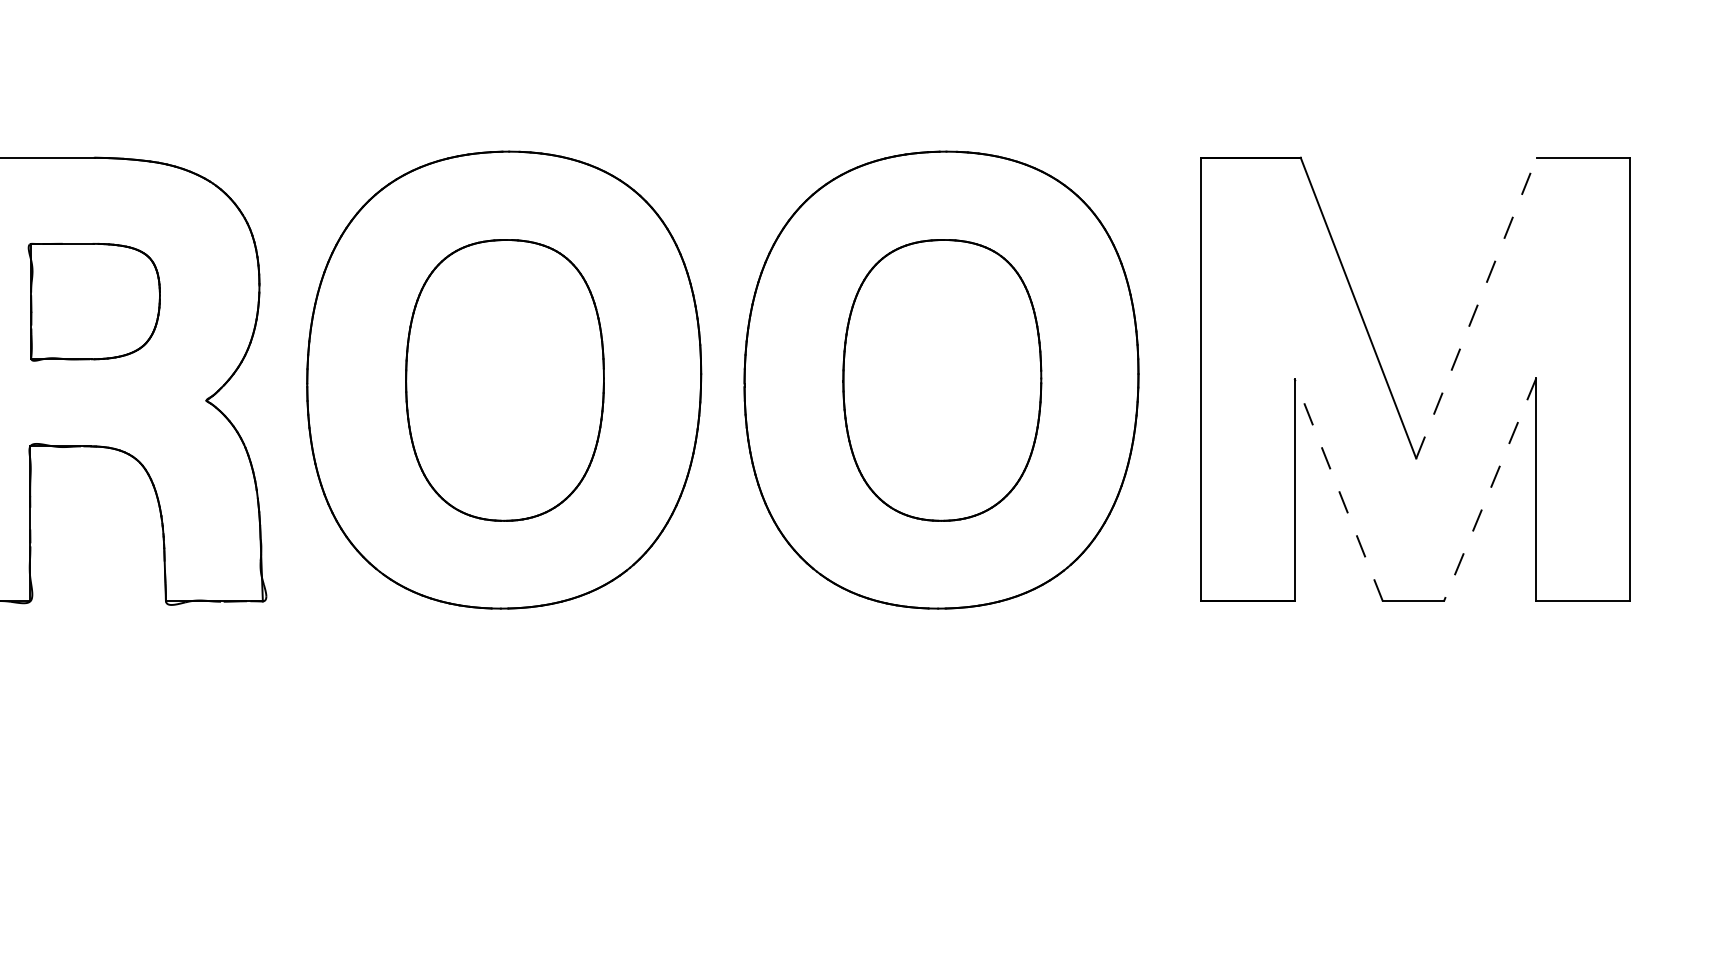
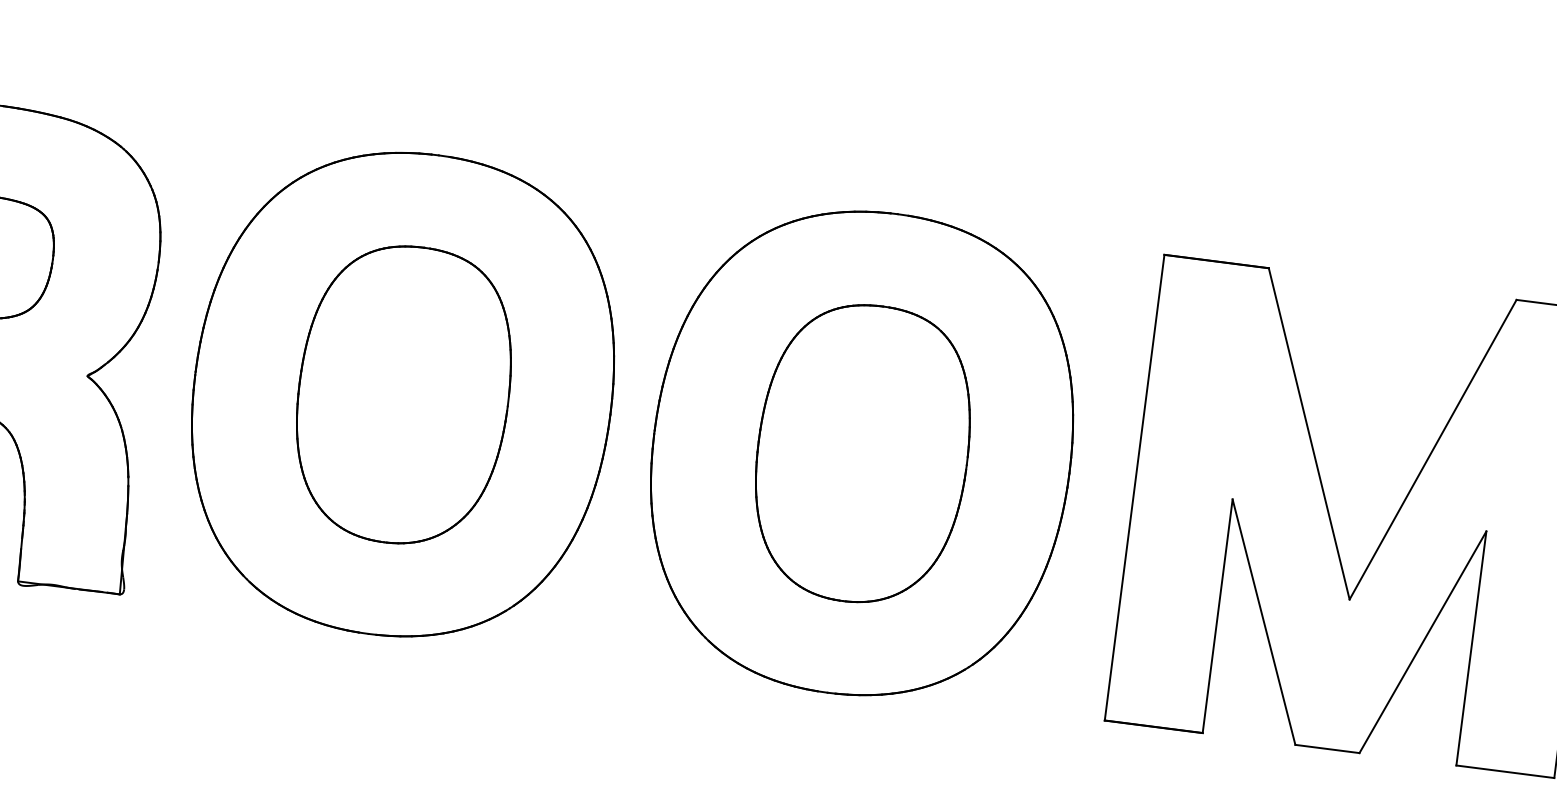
line: (1476, 307) -> (1433, 449), dashed -> solid
line: (1490, 489) -> (1423, 641), dashed -> solid
line: (1338, 490) -> (1263, 622), dashed -> solid

